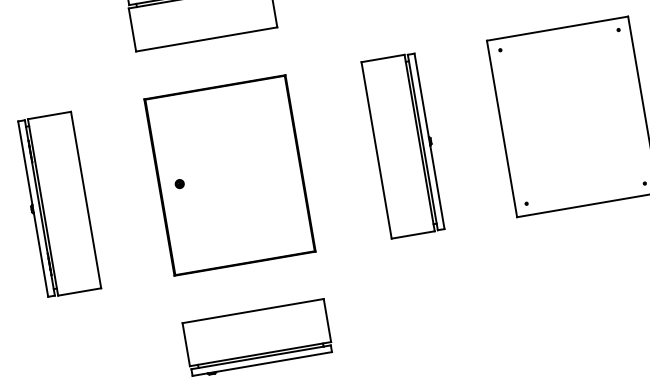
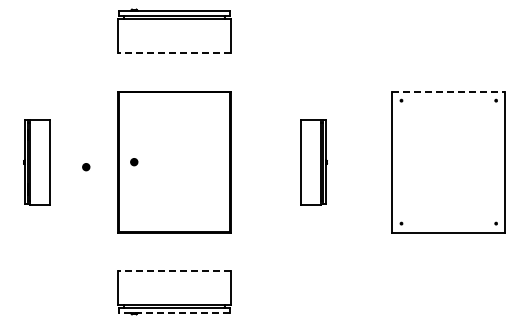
line: (557, 28) -> (448, 91), solid -> dashed
line: (206, 39) -> (174, 53), solid -> dashed
part: (403, 146) -> (313, 162), size x0.6
part: (121, 200) -> (86, 167), added
part: (57, 205) -> (36, 162), size x0.6
line: (253, 310) -> (174, 270), solid -> dashed
line: (262, 364) -> (174, 313), solid -> dashed

